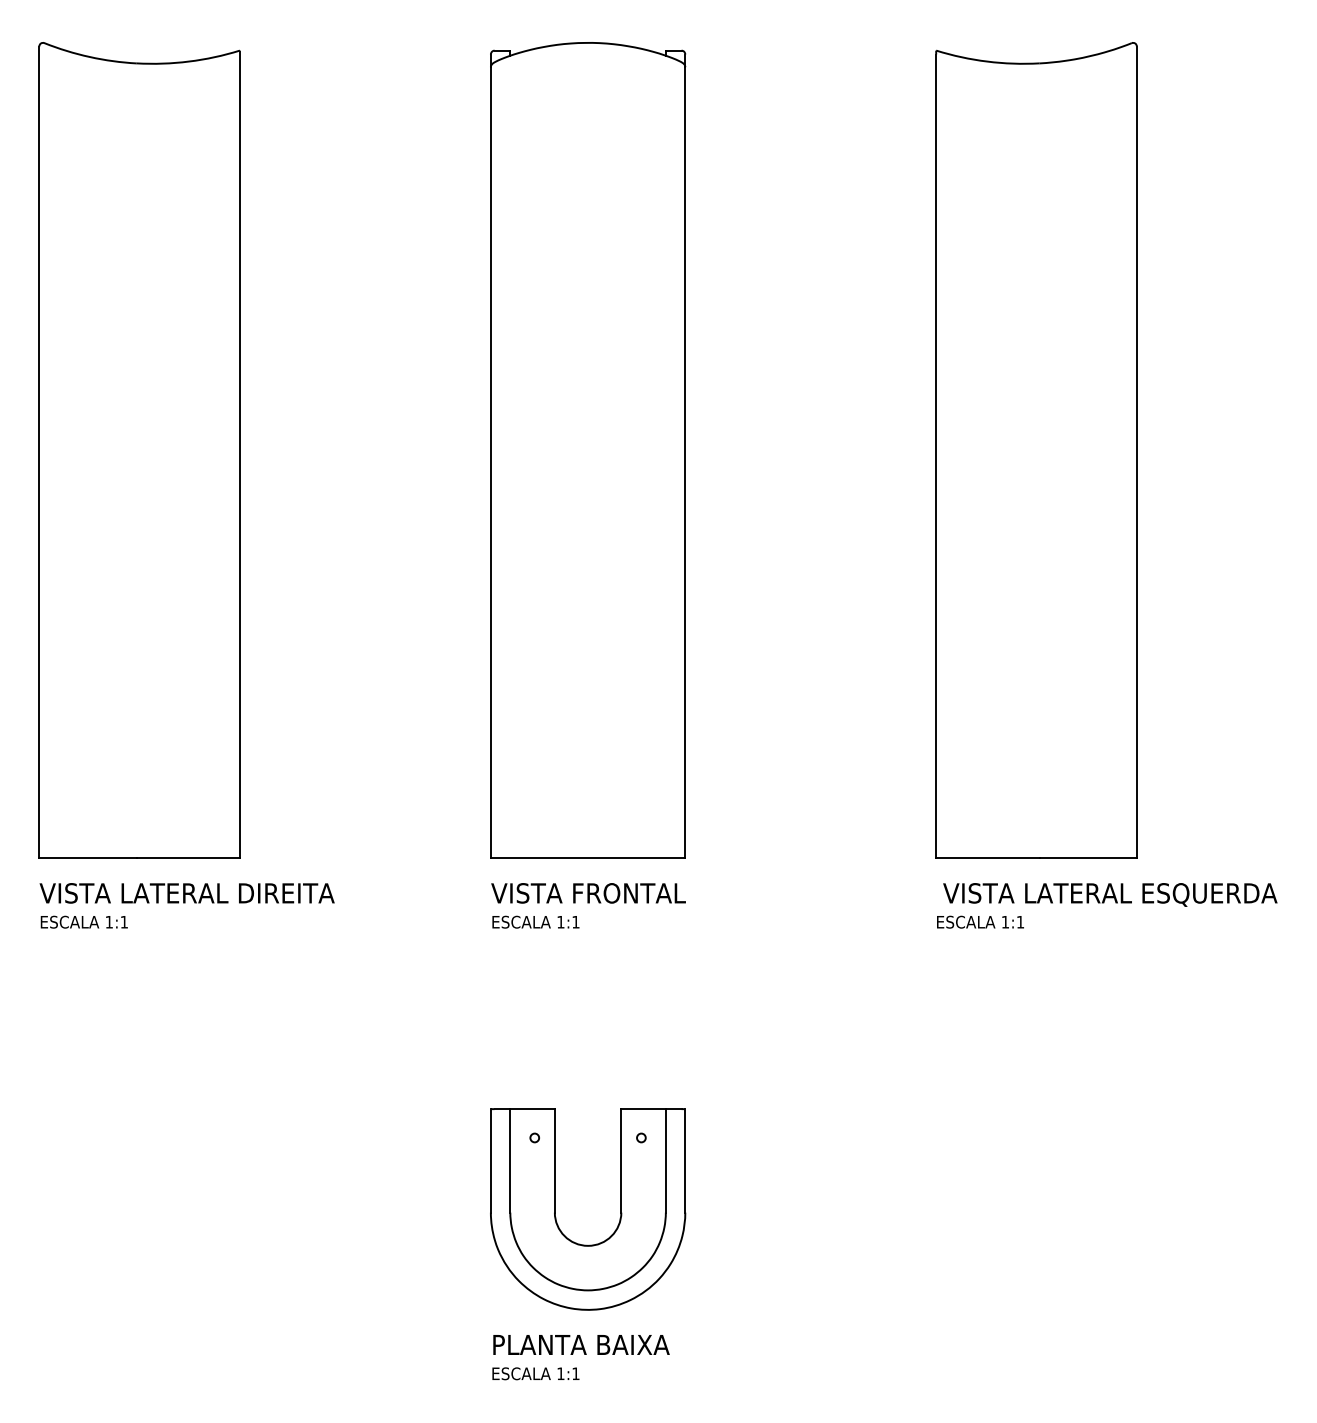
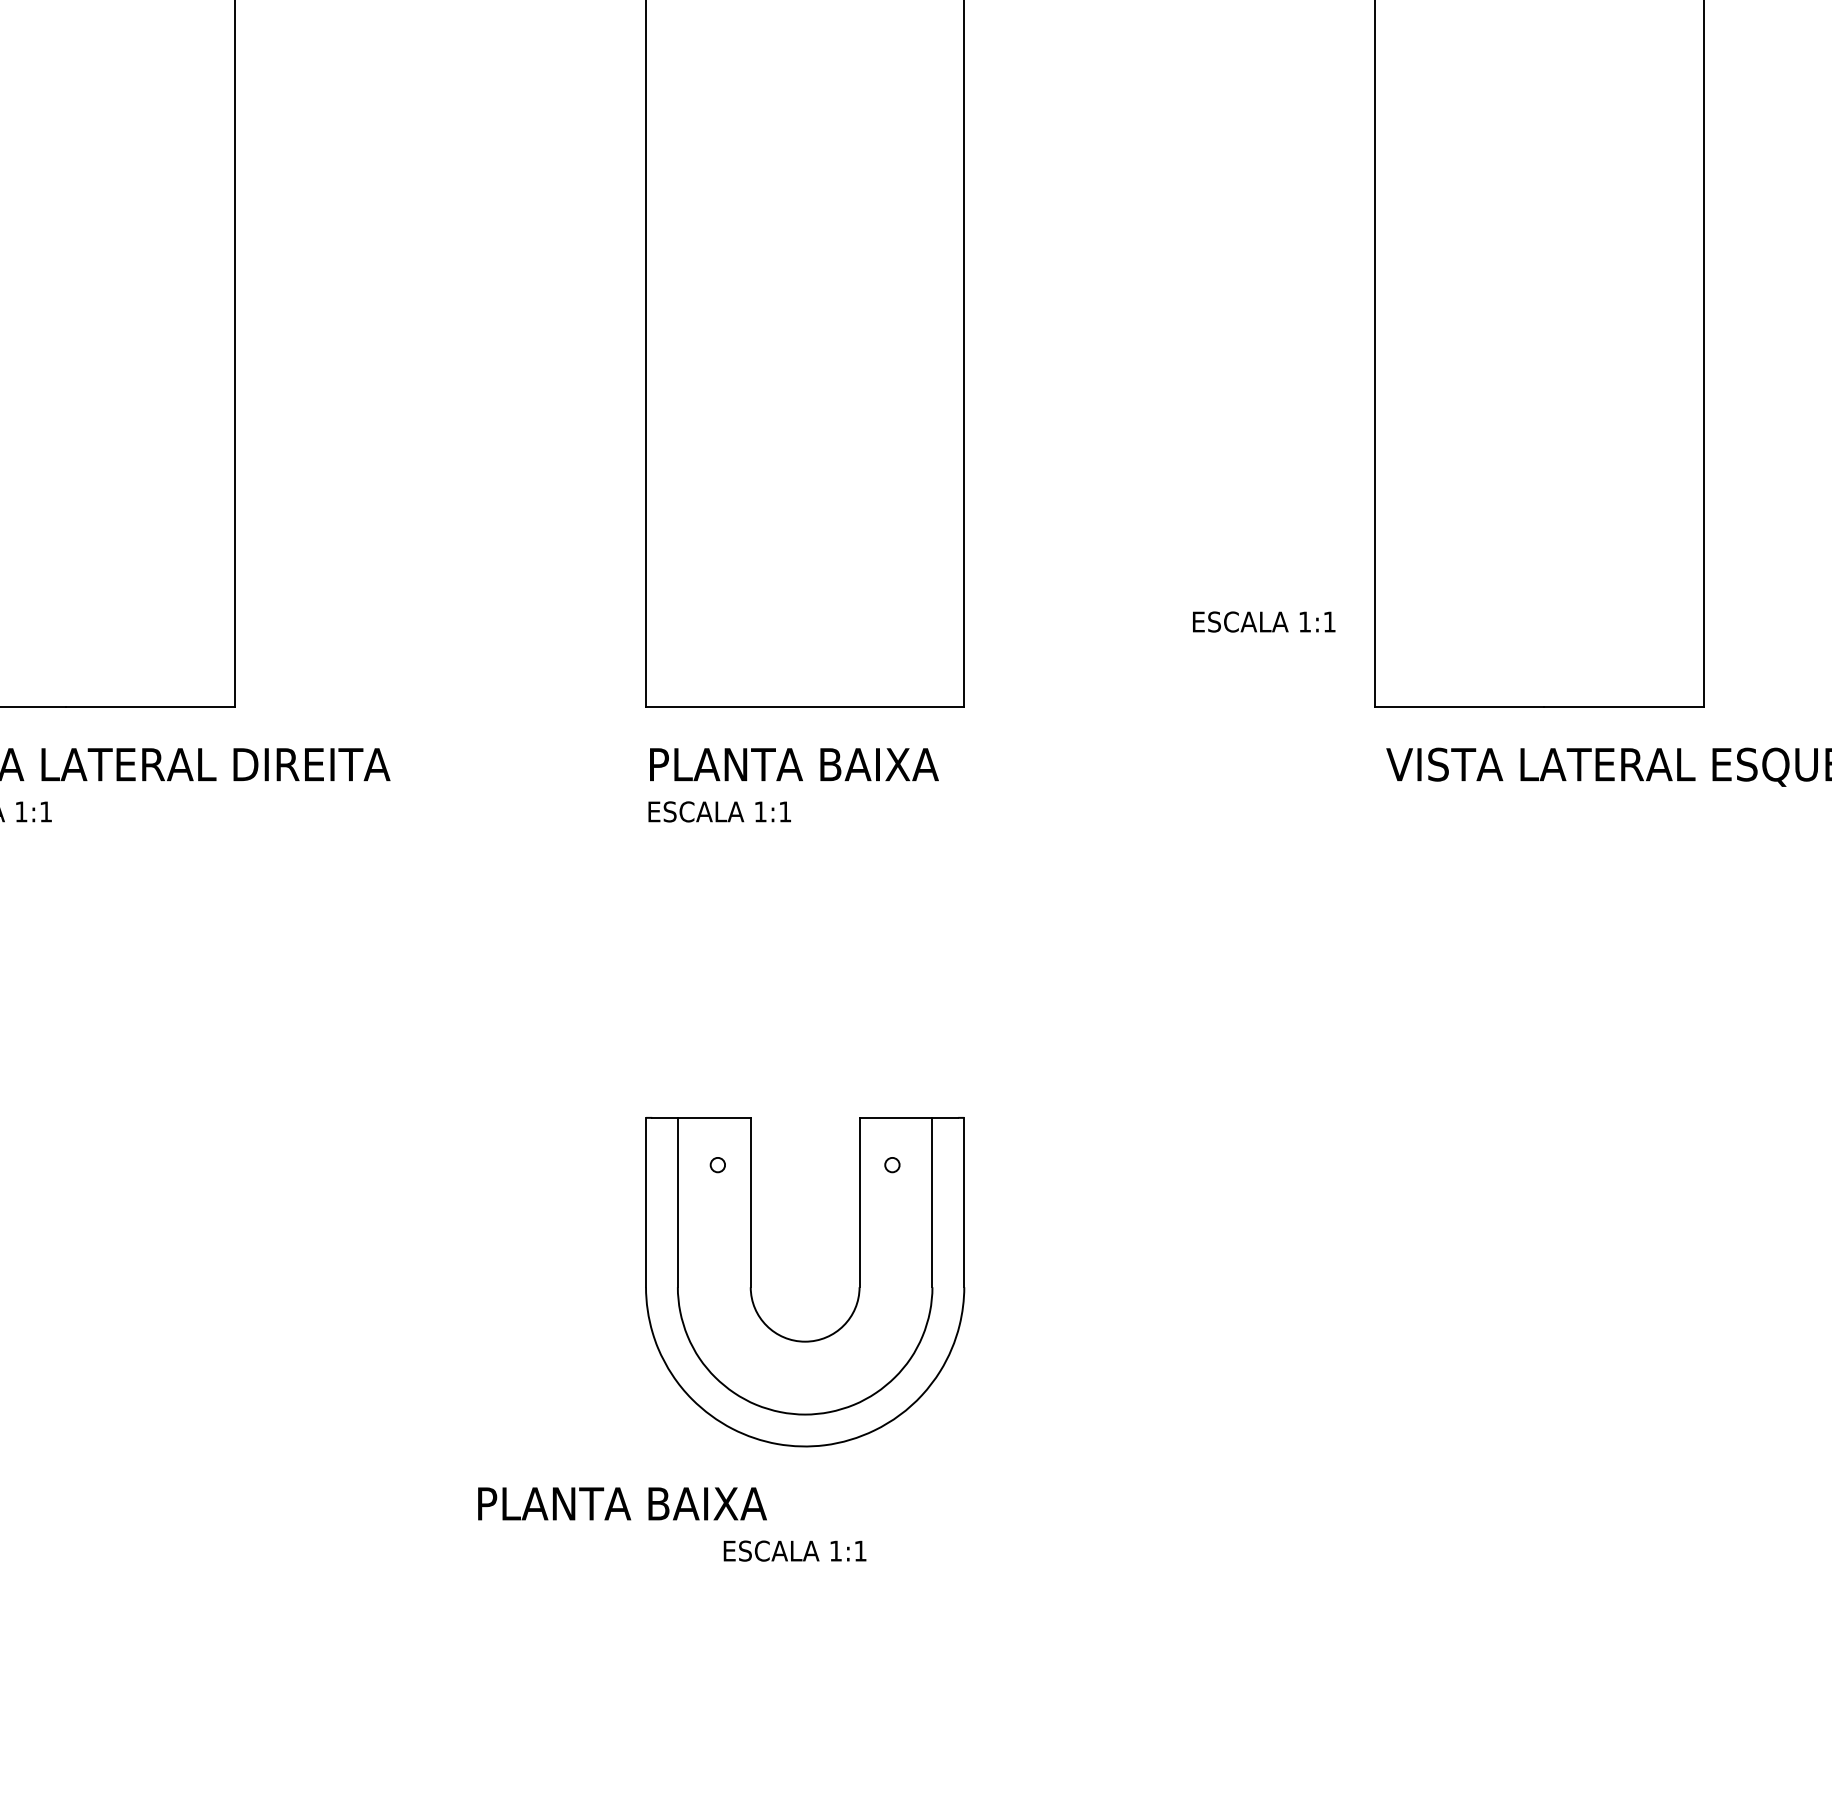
text: (588, 893) -> (805, 764), VISTA FRONTAL -> PLANTA BAIXA
text: (980, 921) -> (1264, 620), moved
text: (581, 1344) -> (622, 1503), moved
text: (535, 1373) -> (794, 1550), moved

